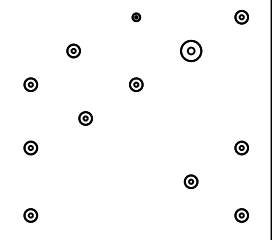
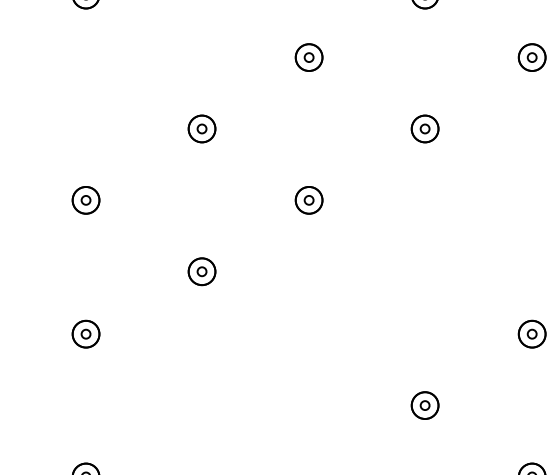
part: (136, 17) -> (309, 58), size x1.67
part: (73, 50) -> (201, 127), moved
part: (190, 50) -> (423, 127), size x0.62

